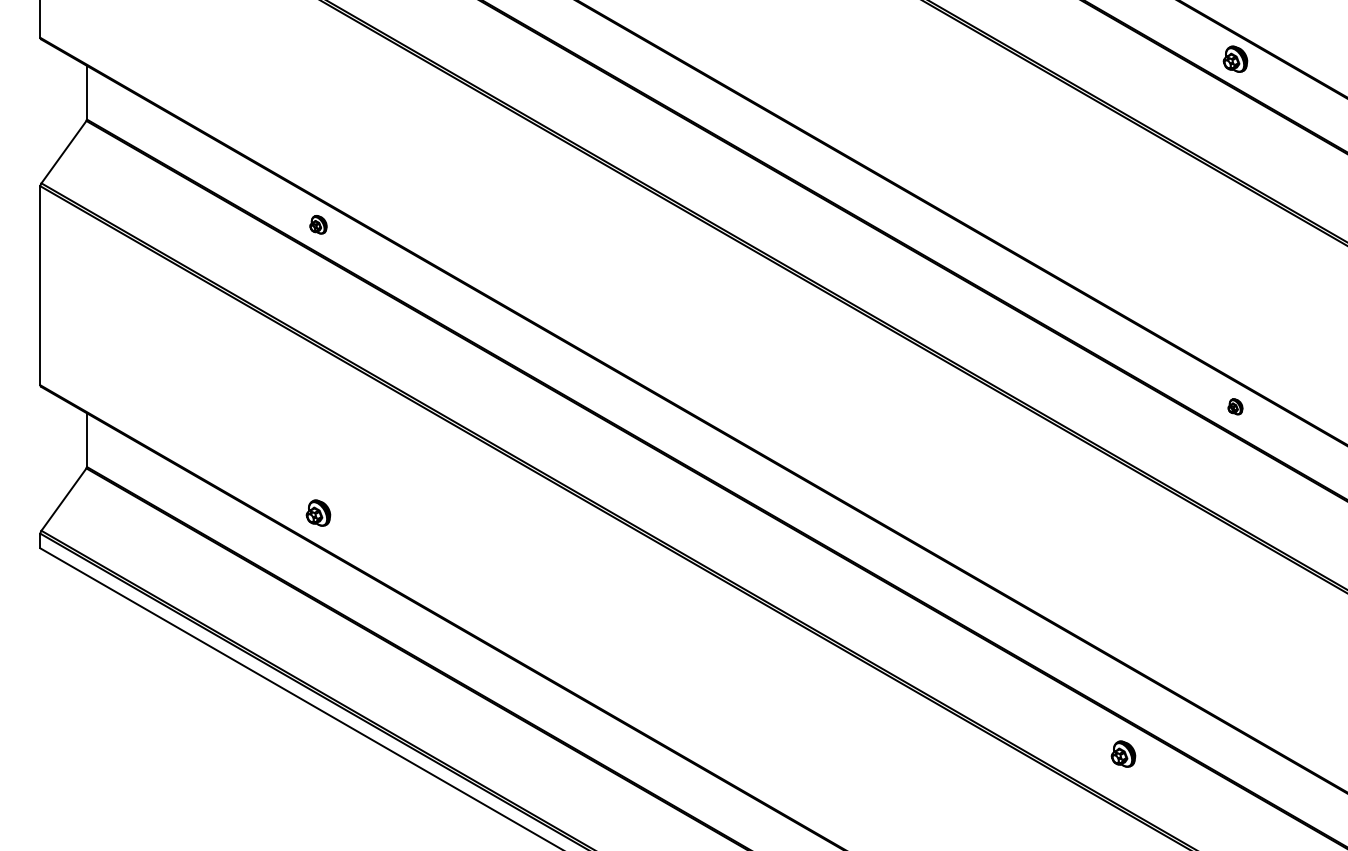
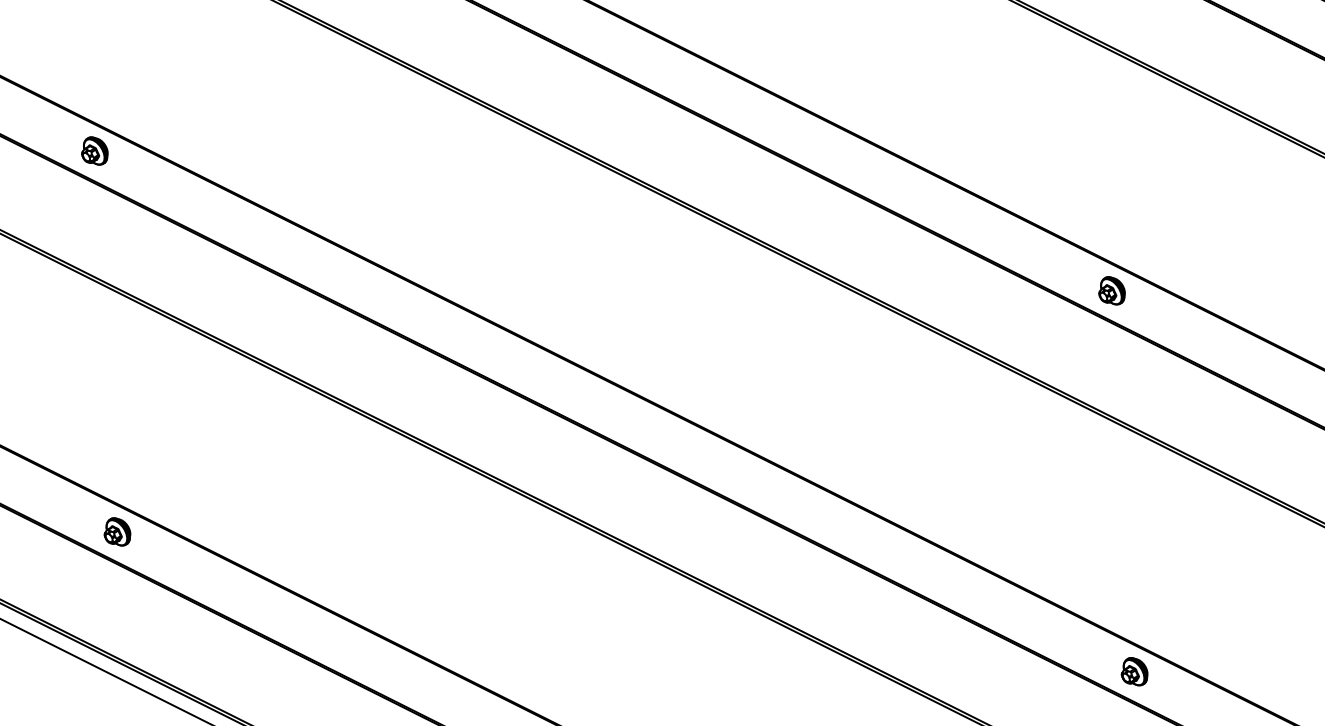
part: (318, 224) -> (94, 150), size x1.43
part: (1235, 406) -> (1111, 290), size x1.67
part: (318, 512) -> (117, 531), moved
part: (1123, 753) -> (1134, 671), moved

